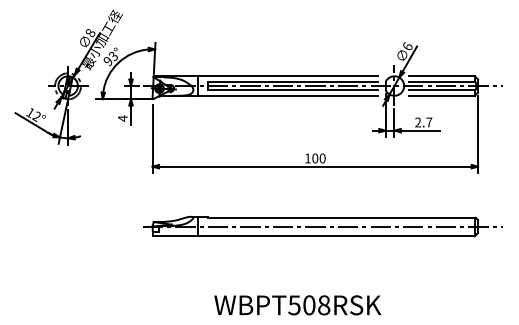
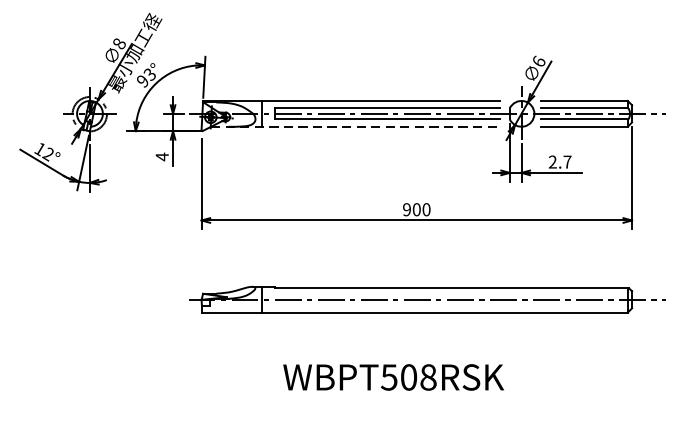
line: (269, 95) -> (356, 126), solid -> dashed
text: (307, 158) -> (406, 209), 100 -> 900
text: (297, 305) -> (393, 377), moved

